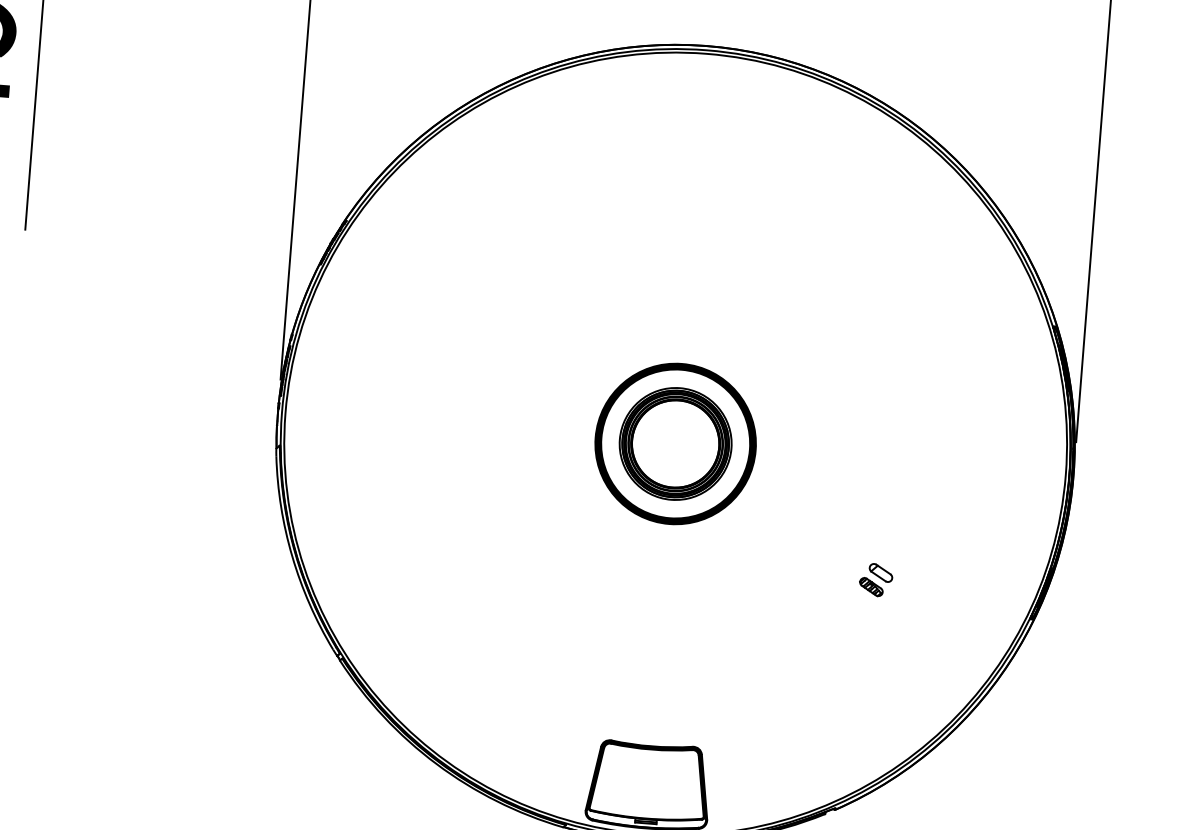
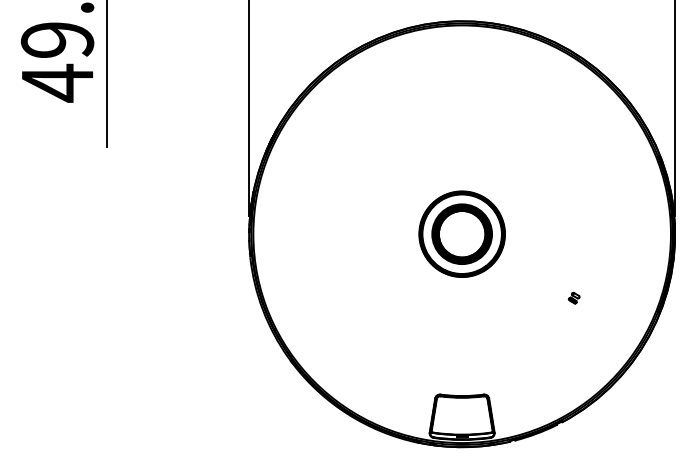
part: (874, 578) -> (573, 297), size x0.62

